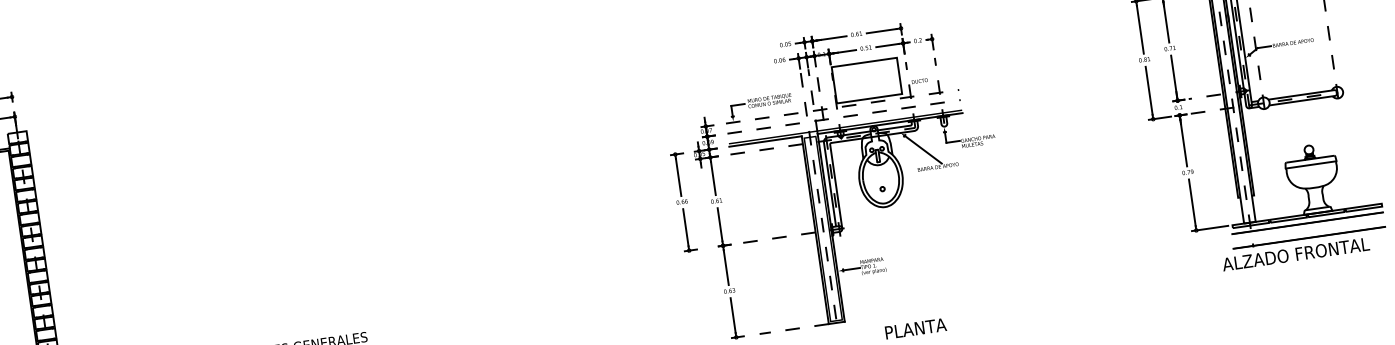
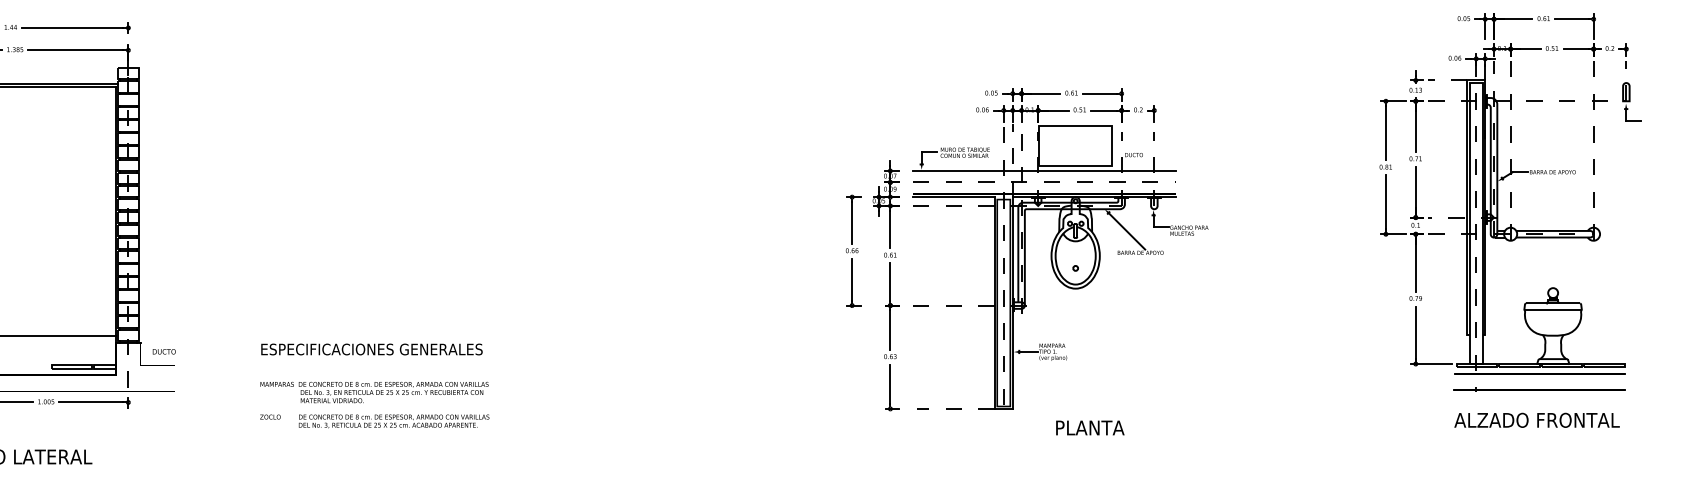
line: (842, 106) -> (1044, 170), dashed -> solid
text: (1295, 253) -> (1536, 419), moved

